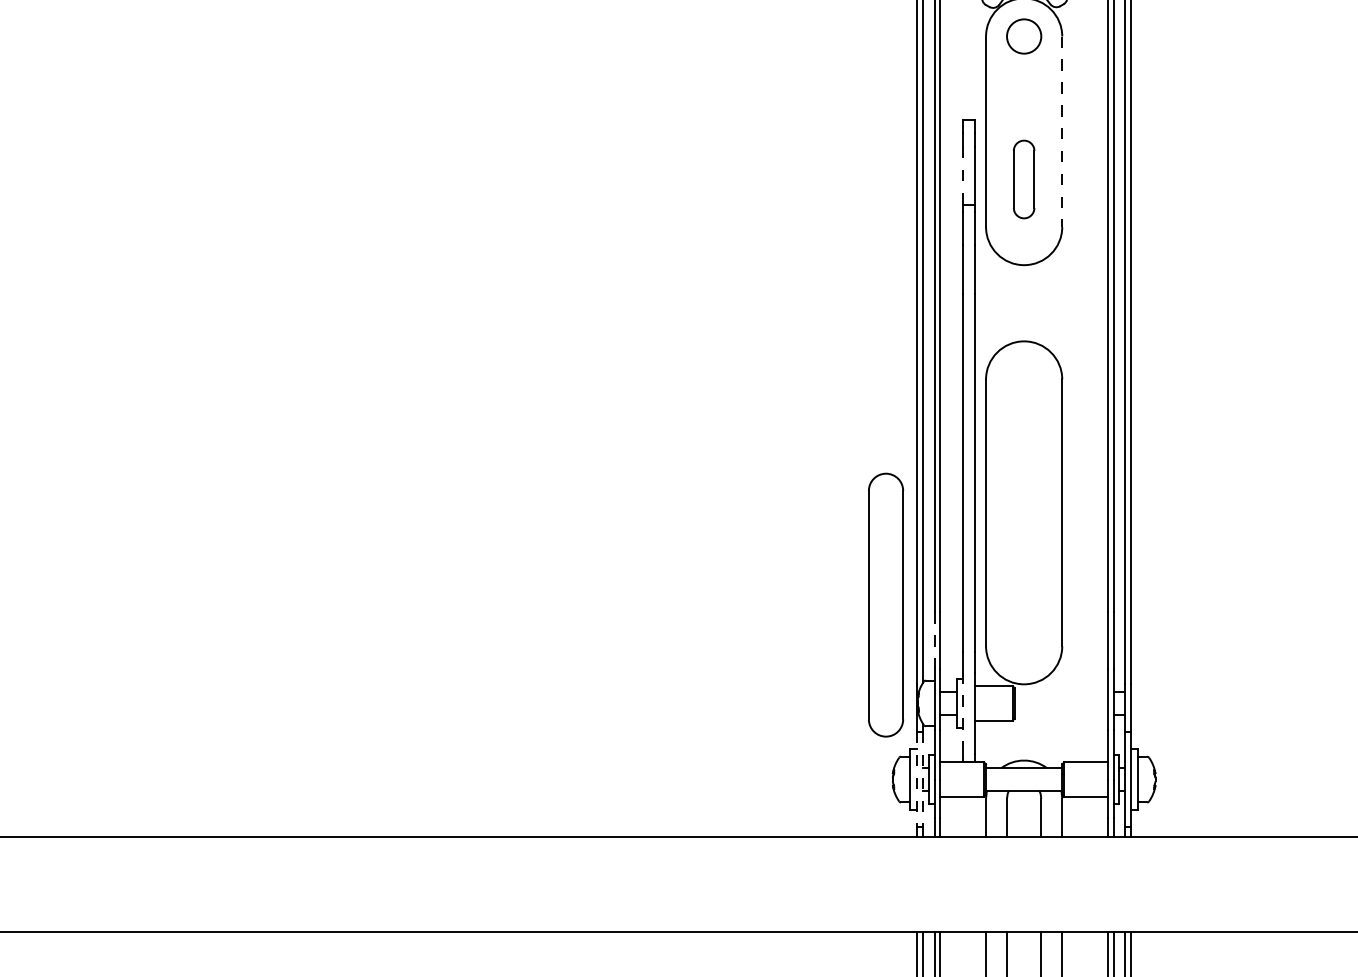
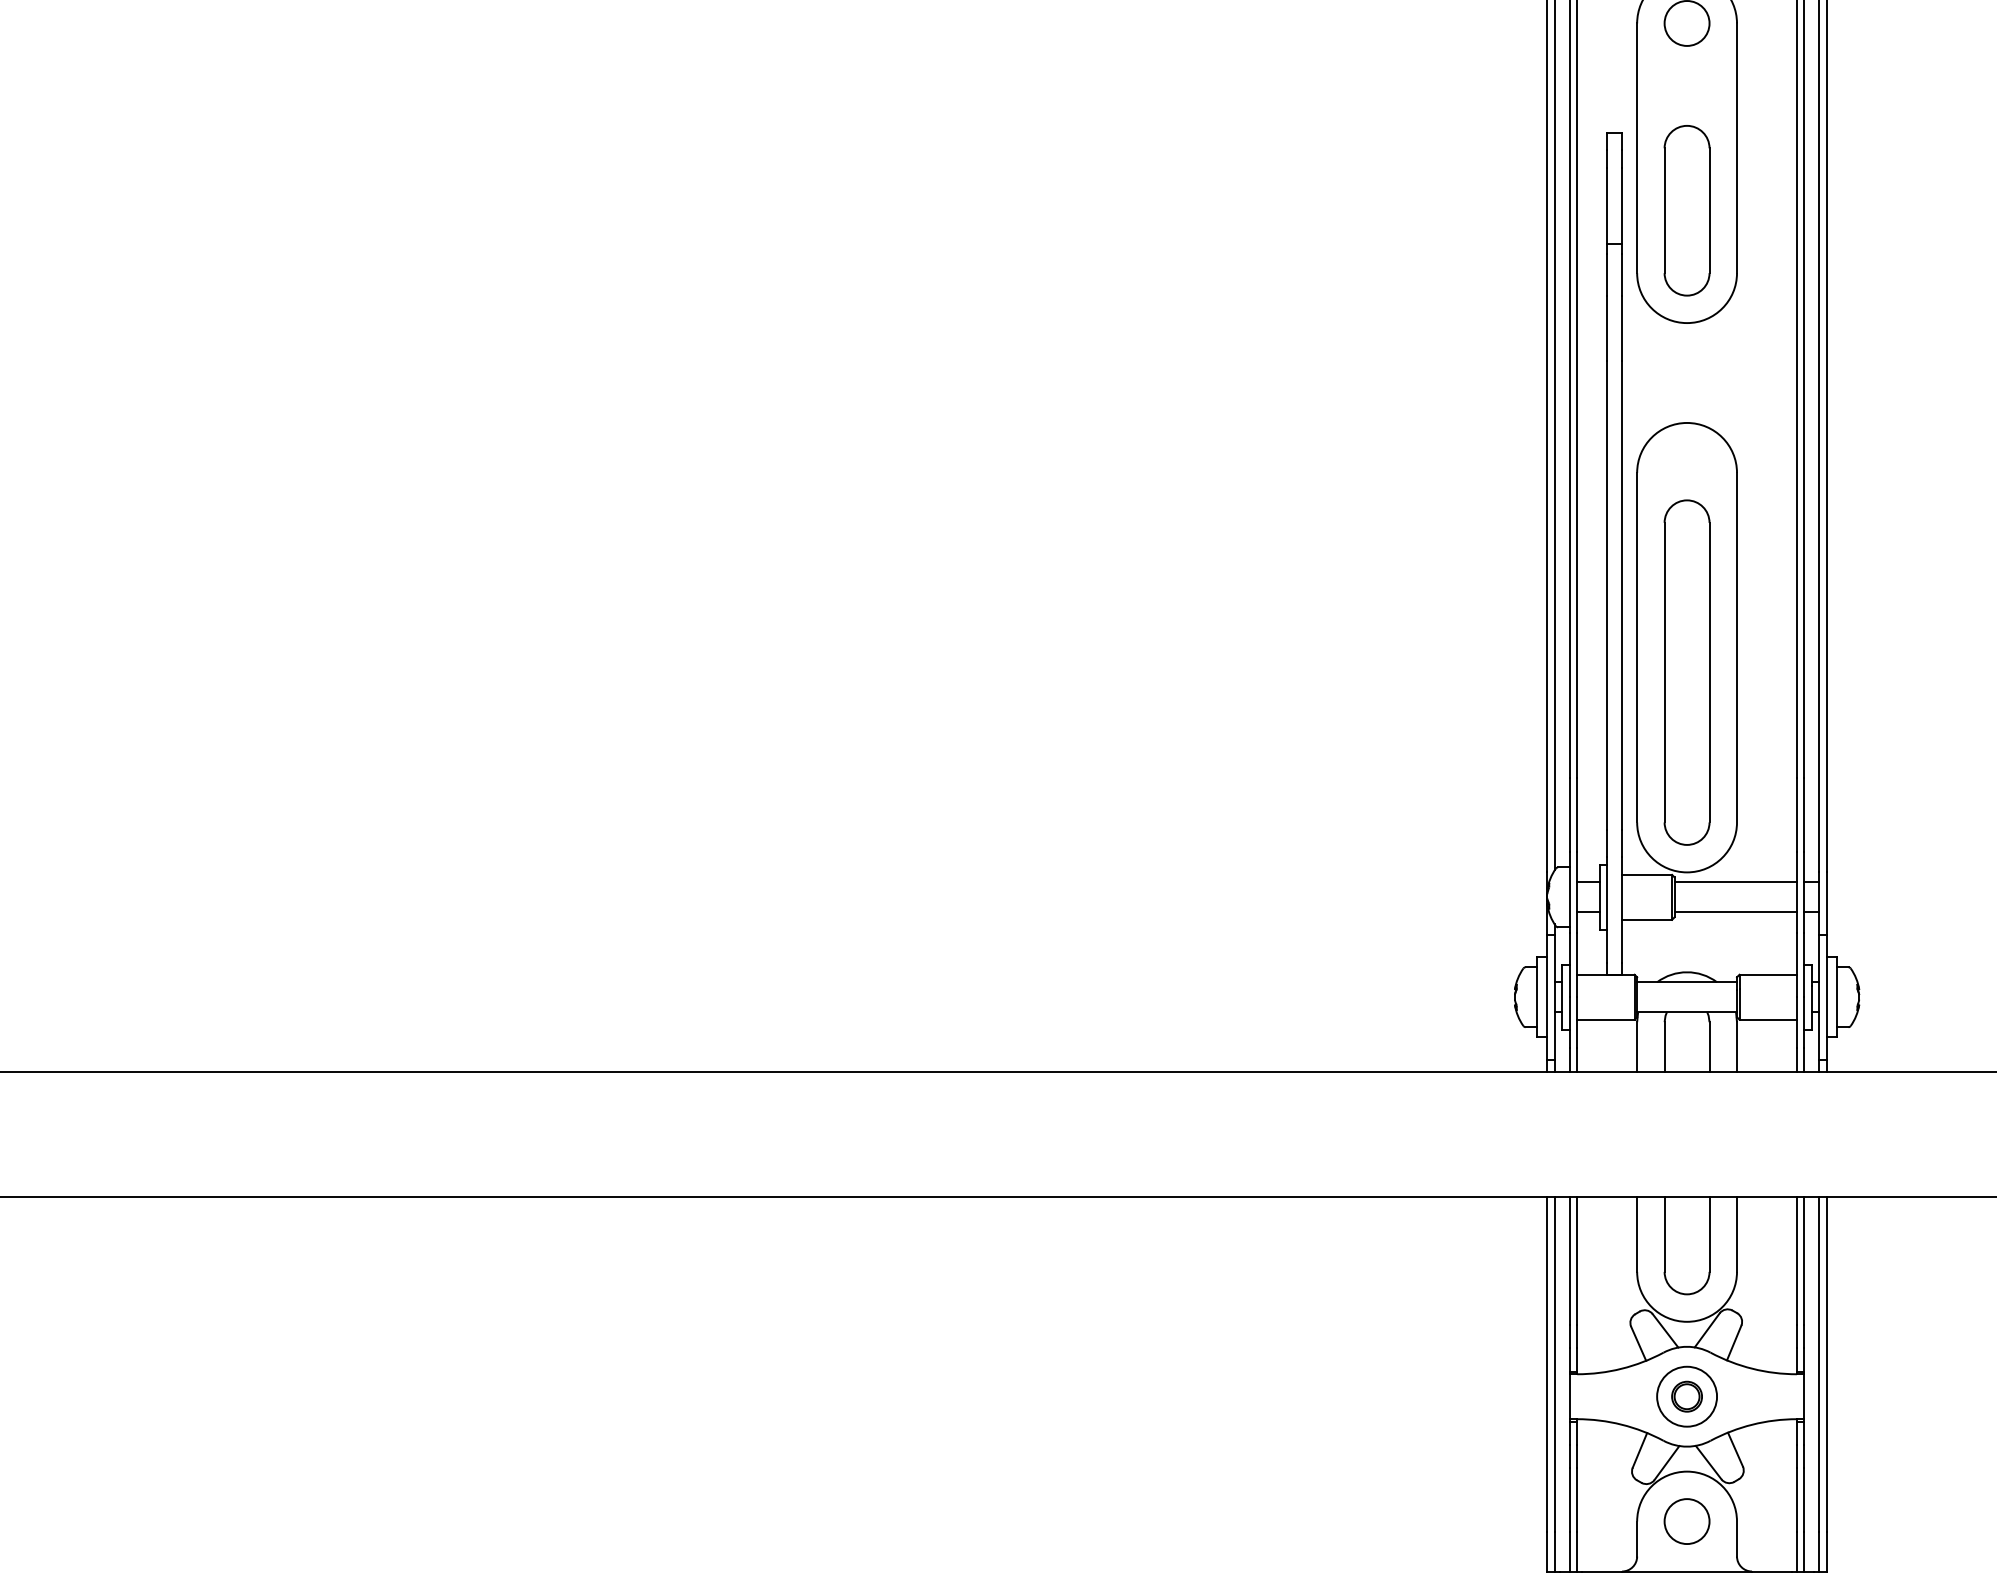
line: (1062, 131) -> (1737, 148), dashed -> solid
line: (963, 176) -> (1607, 206), dashed -> solid
part: (1023, 179) -> (1686, 210), size x1.67
part: (885, 605) -> (1686, 672), moved
line: (934, 640) -> (1569, 815), dashed -> solid
line: (1061, 692) -> (1735, 882), added
line: (963, 713) -> (1607, 910), dashed -> solid
line: (1061, 714) -> (1735, 912), added
line: (917, 779) -> (1547, 997), dashed -> solid
line: (922, 779) -> (1554, 997), dashed -> solid

